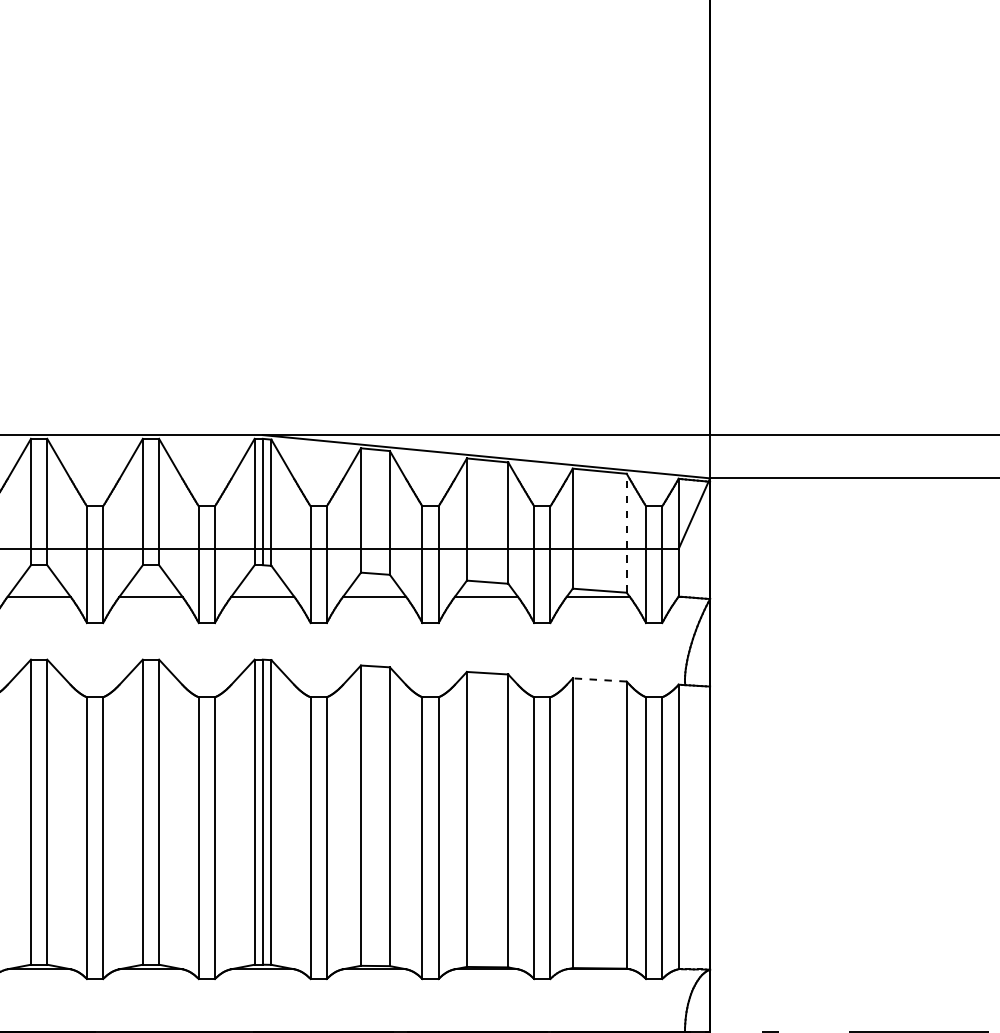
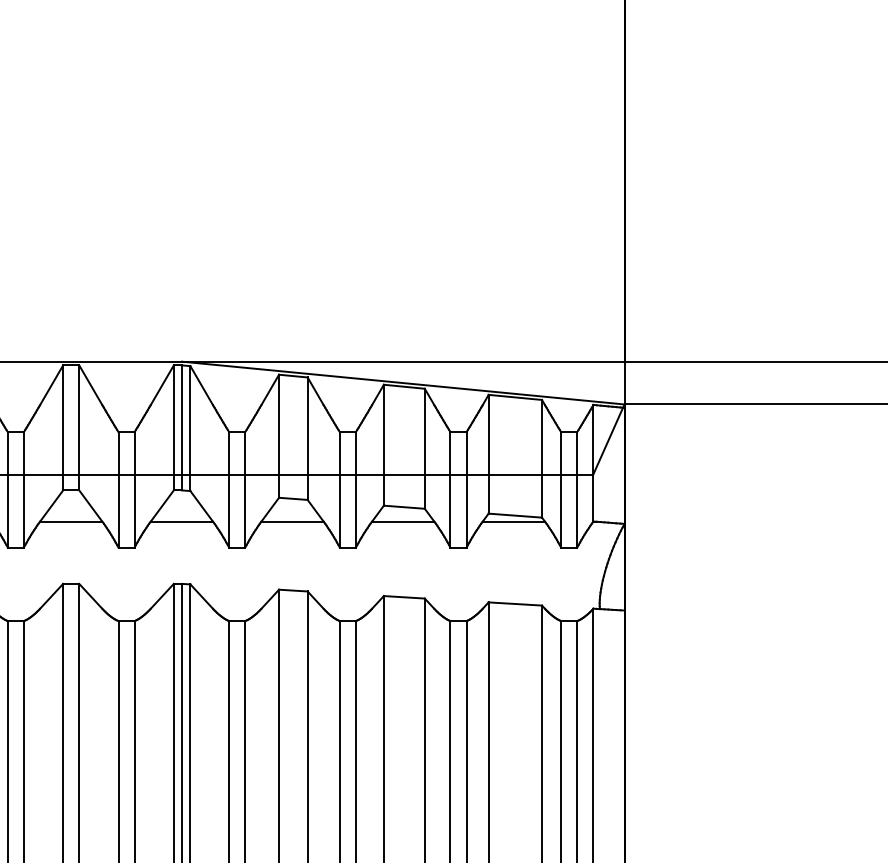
line: (626, 532) -> (541, 458), dashed -> solid
line: (599, 679) -> (515, 603), dashed -> solid

